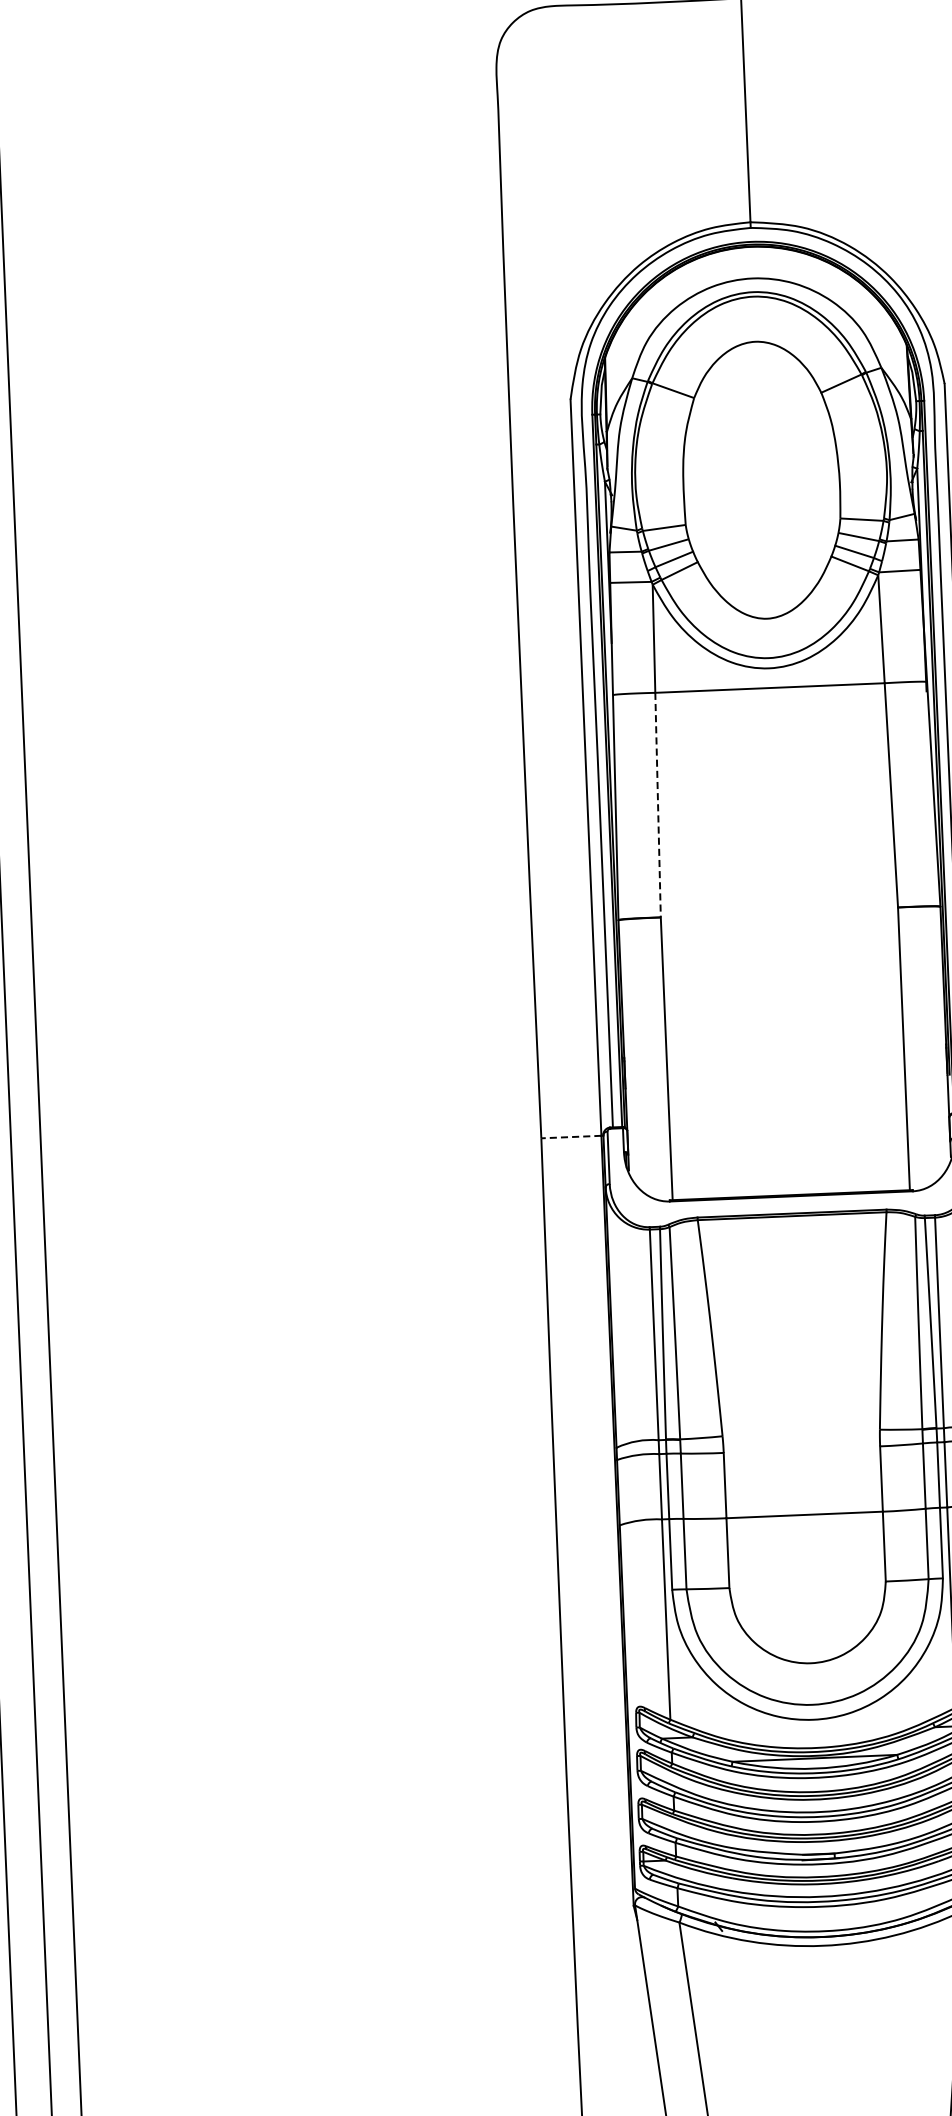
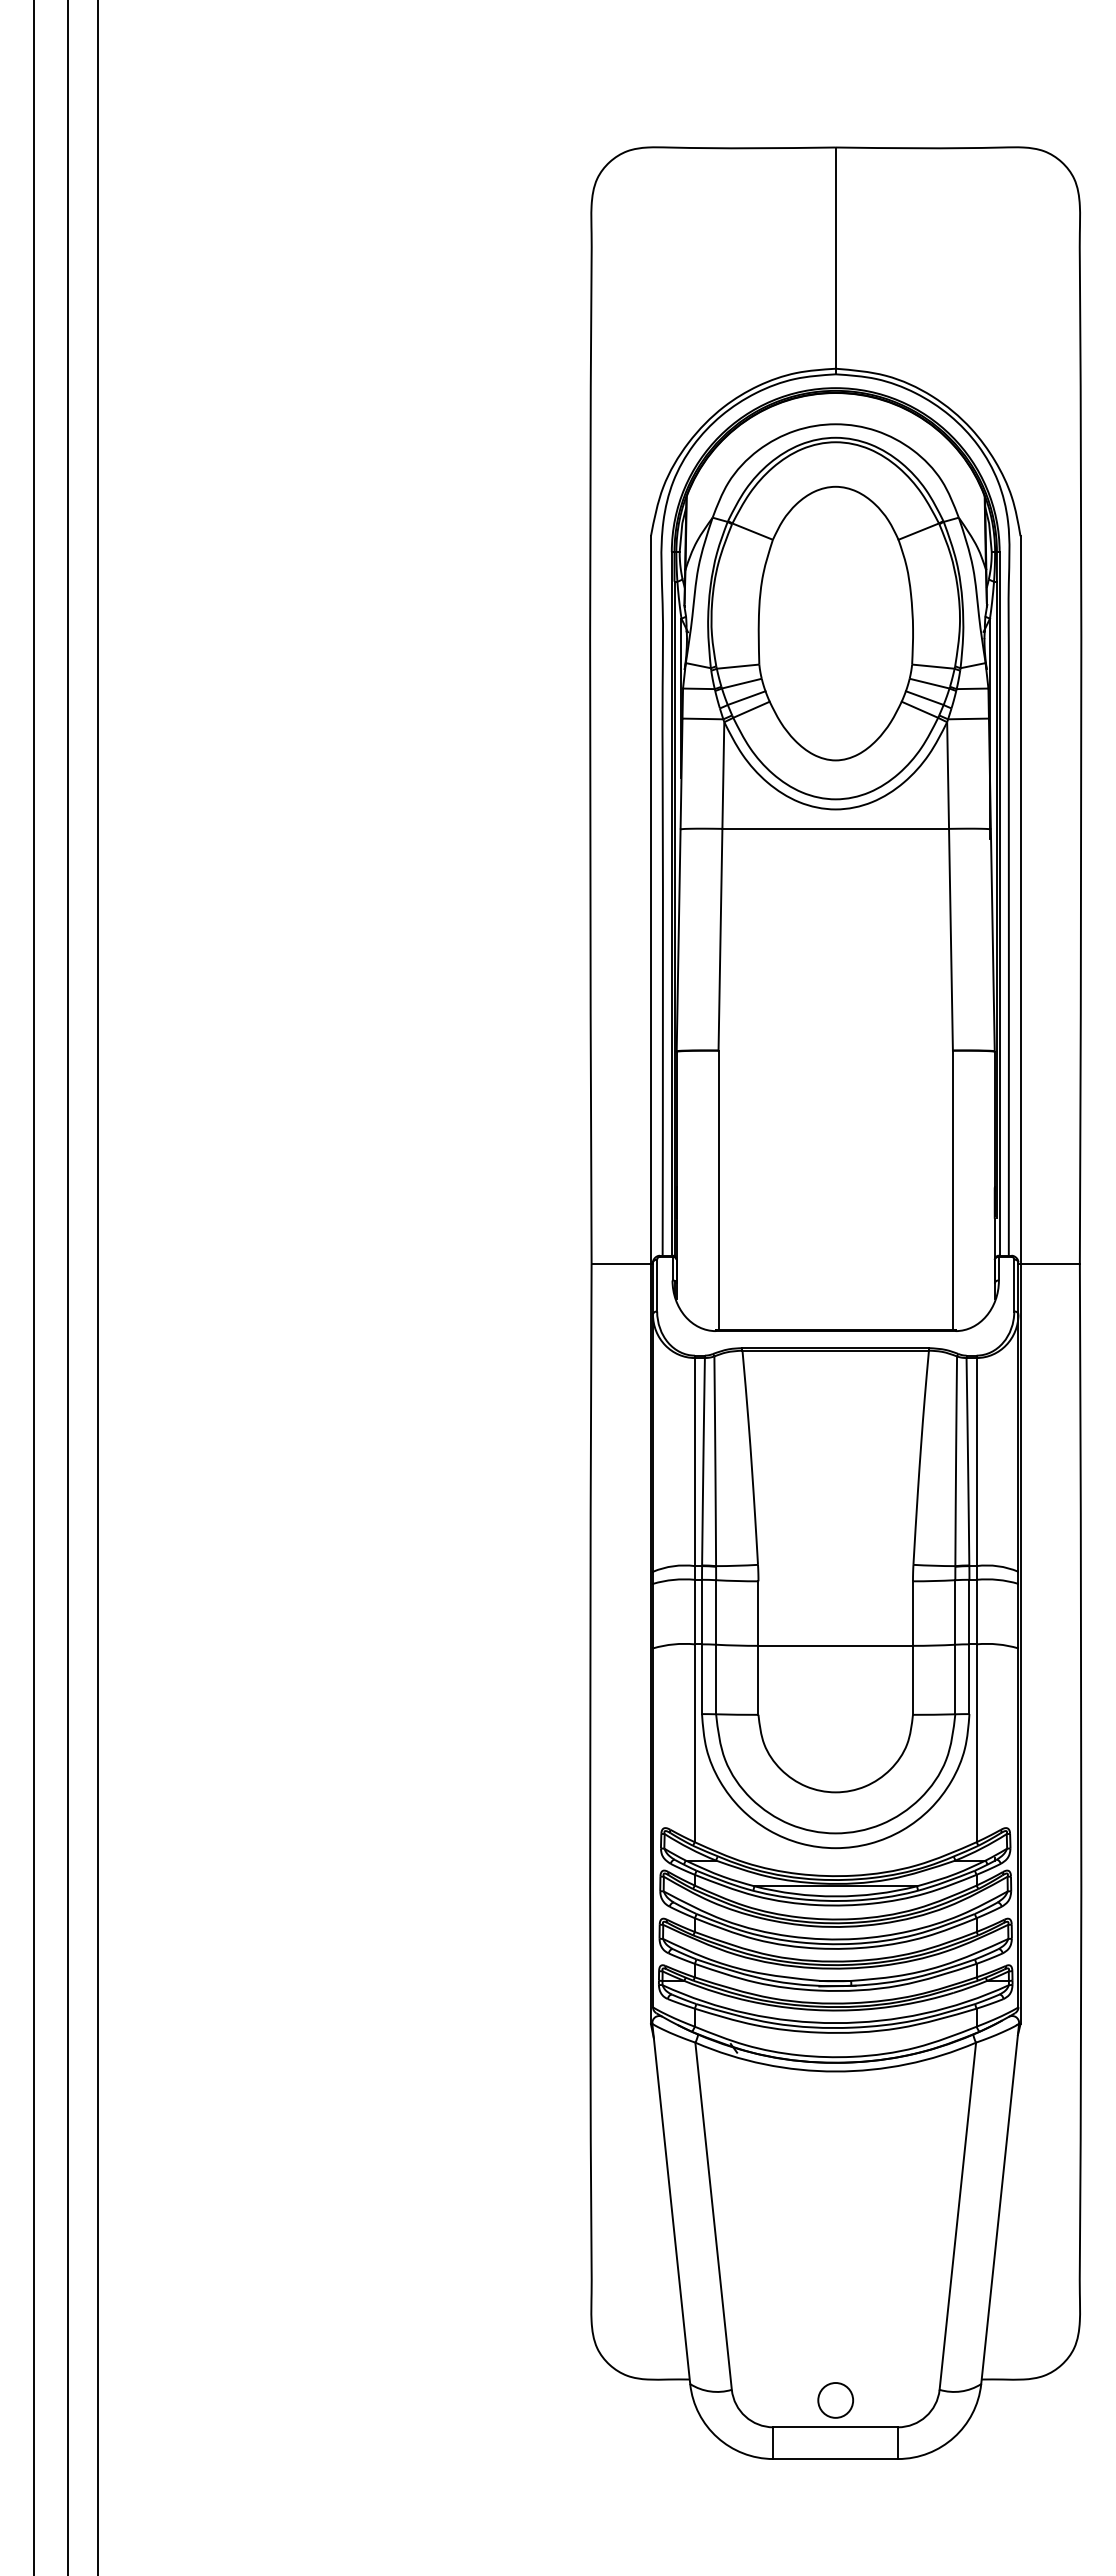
line: (658, 804) -> (720, 939), dashed -> solid
line: (571, 1137) -> (621, 1263), dashed -> solid

